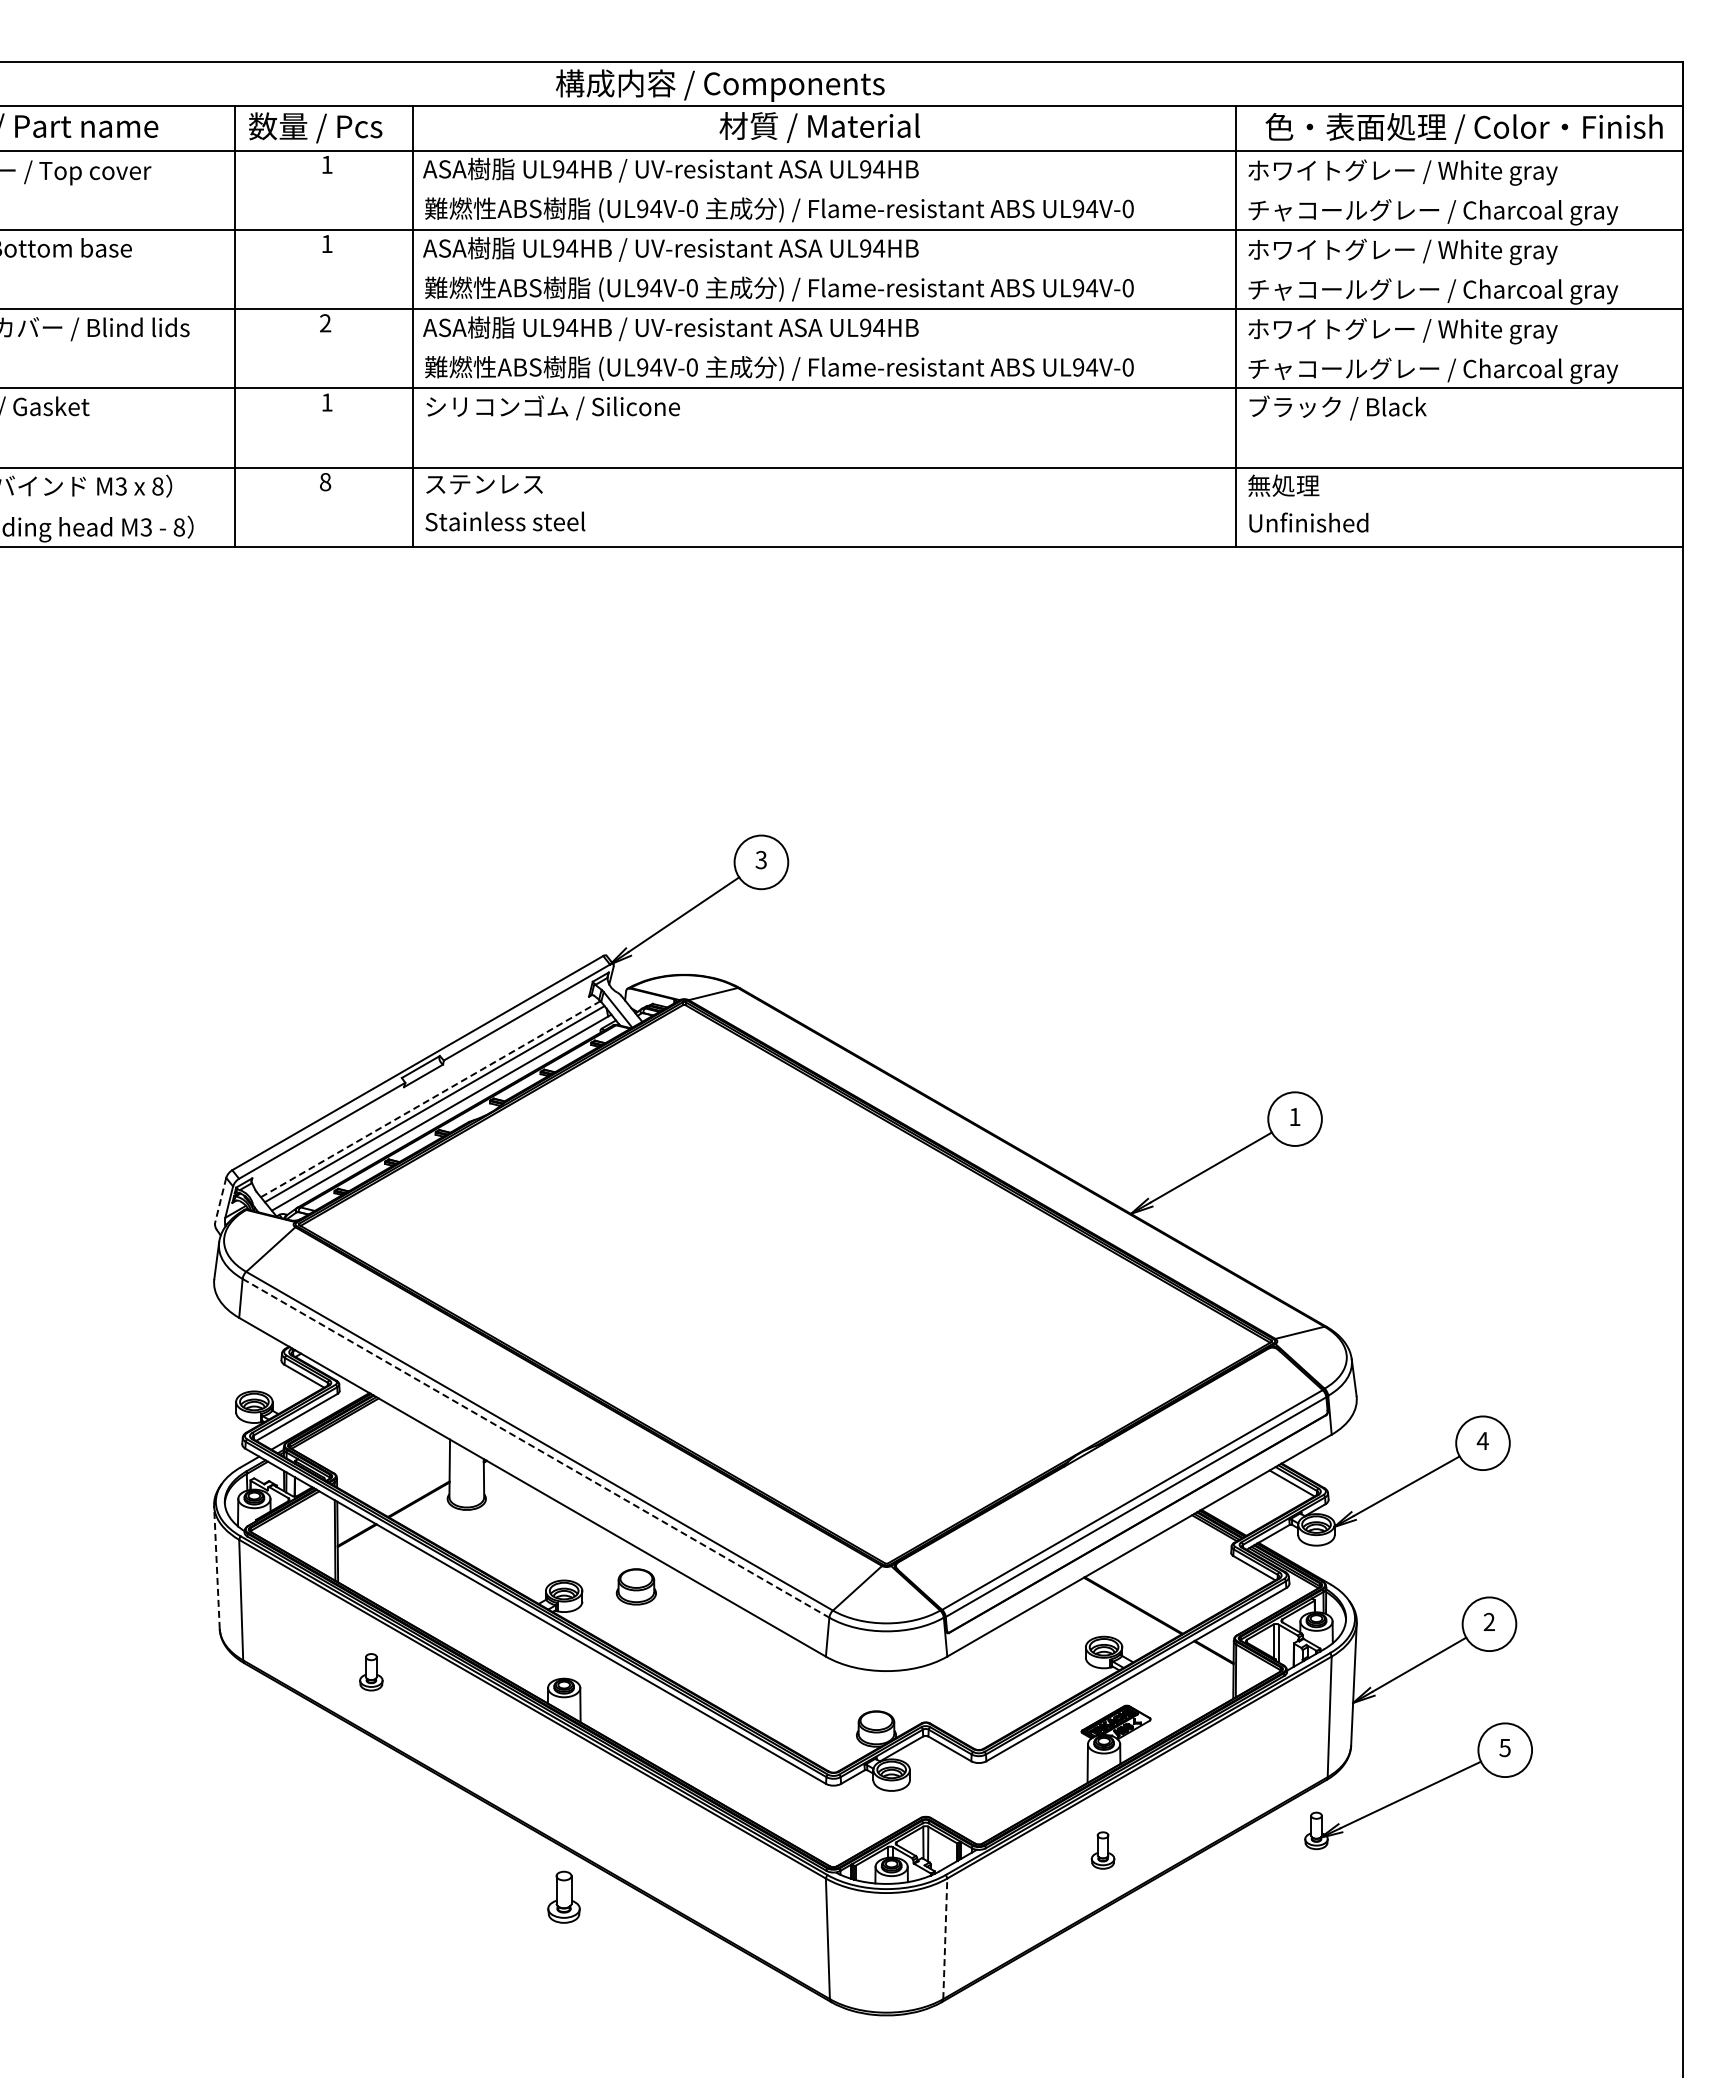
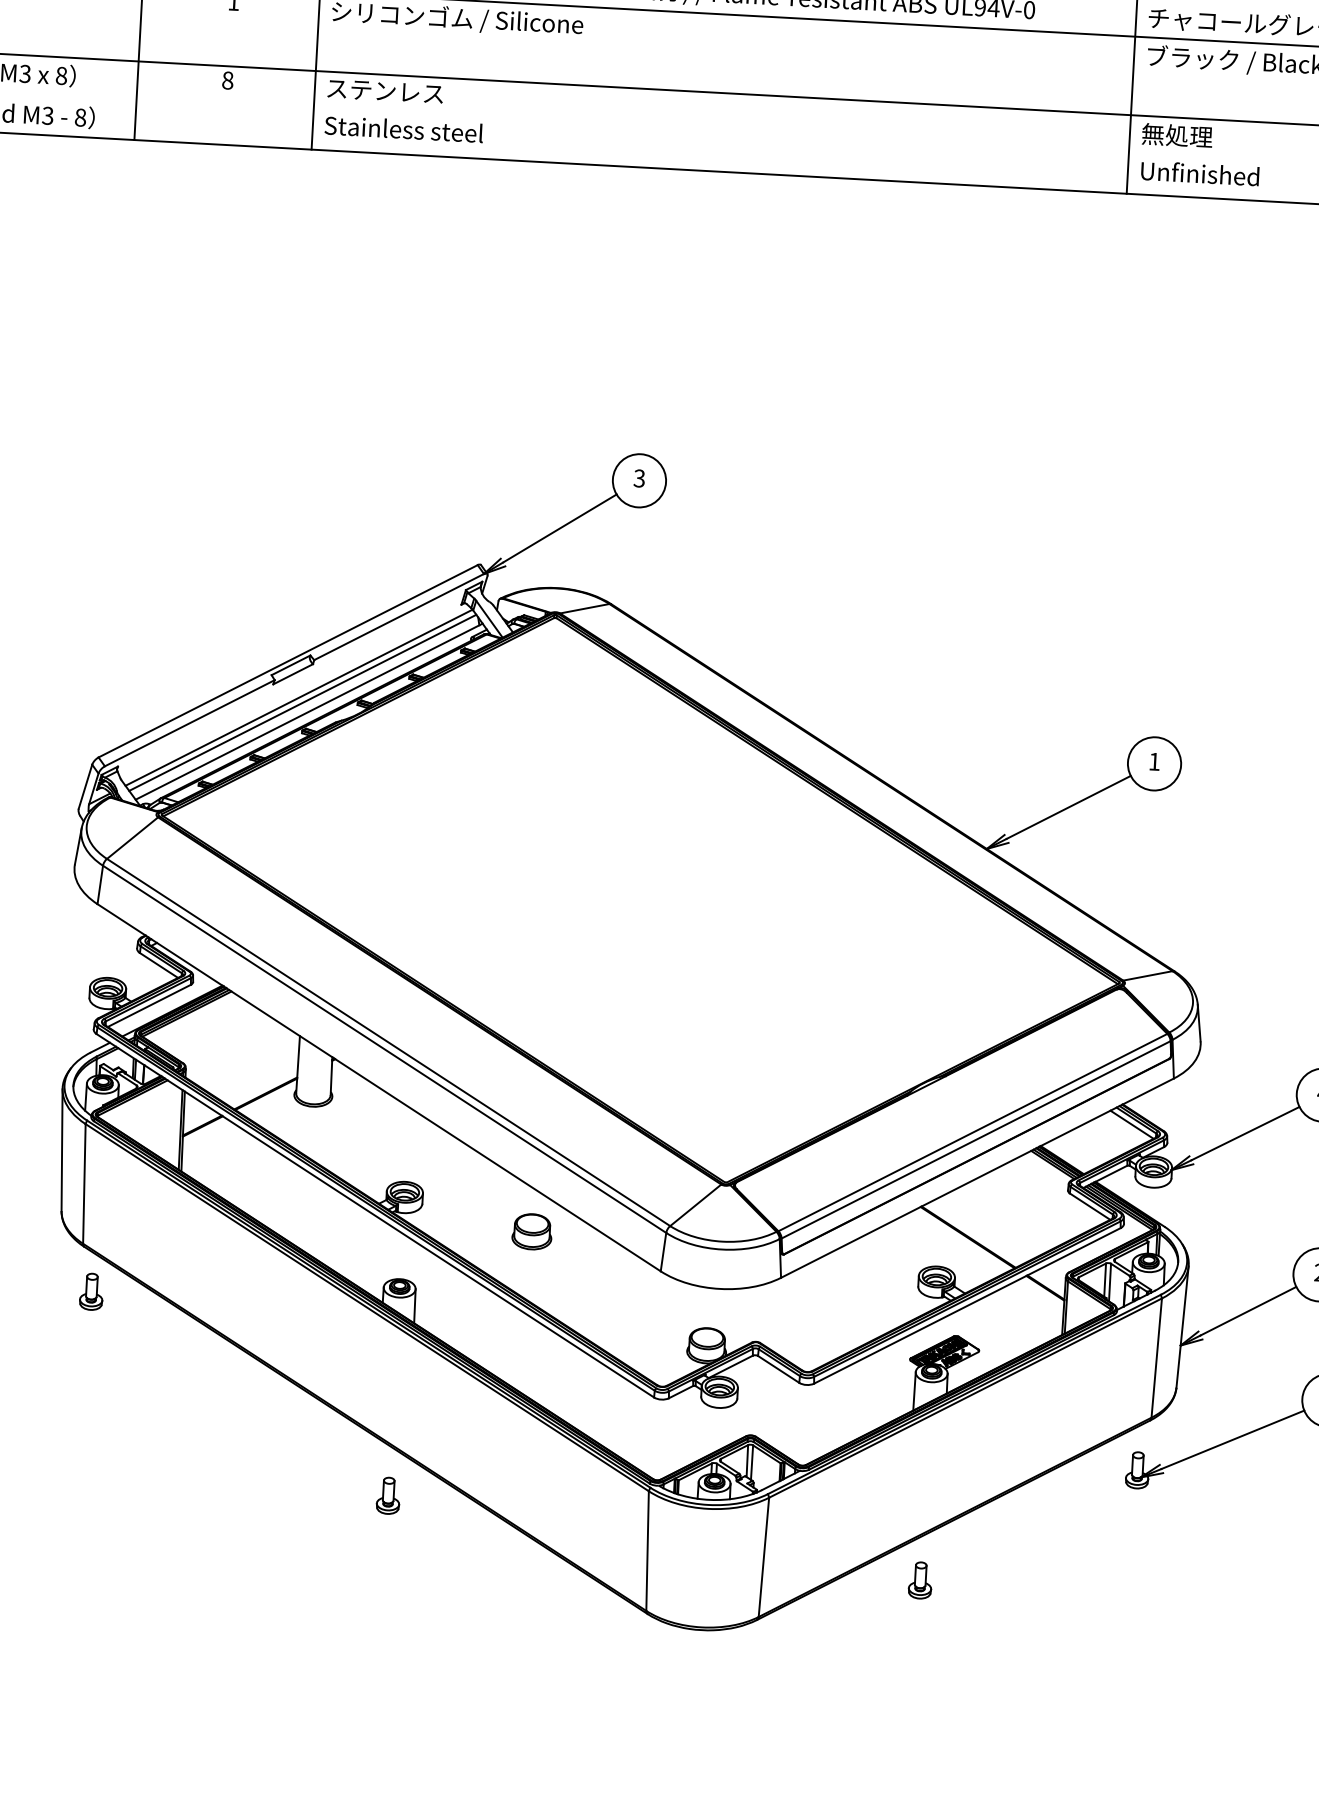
line: (430, 1099) -> (298, 698), dashed -> solid
line: (220, 1200) -> (85, 786), dashed -> solid
line: (535, 1448) -> (384, 1049), dashed -> solid
line: (216, 1566) -> (61, 1149), dashed -> solid
part: (635, 1586) -> (531, 1231), moved
part: (371, 1672) -> (91, 1292), moved
part: (1102, 1850) -> (919, 1580), moved
part: (564, 1897) -> (388, 1495), size x0.71
line: (945, 1938) -> (764, 1557), dashed -> solid

